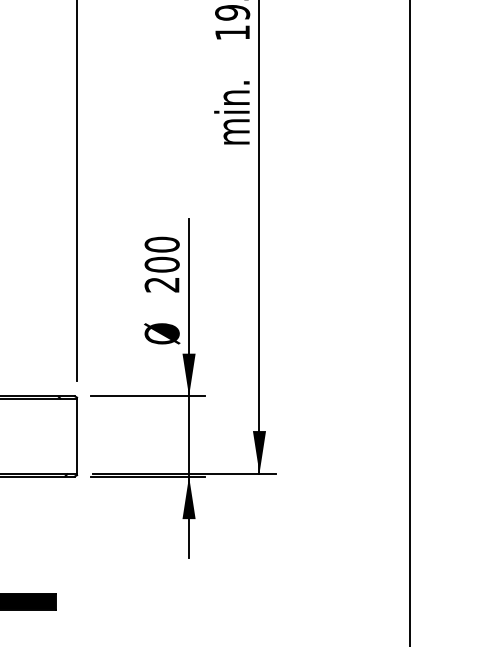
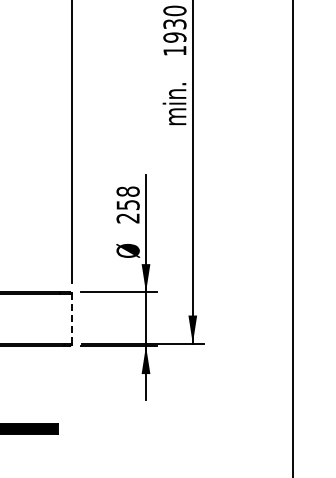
text: (161, 254) -> (127, 198), 200 -> 258
line: (76, 436) -> (71, 319), solid -> dashed

